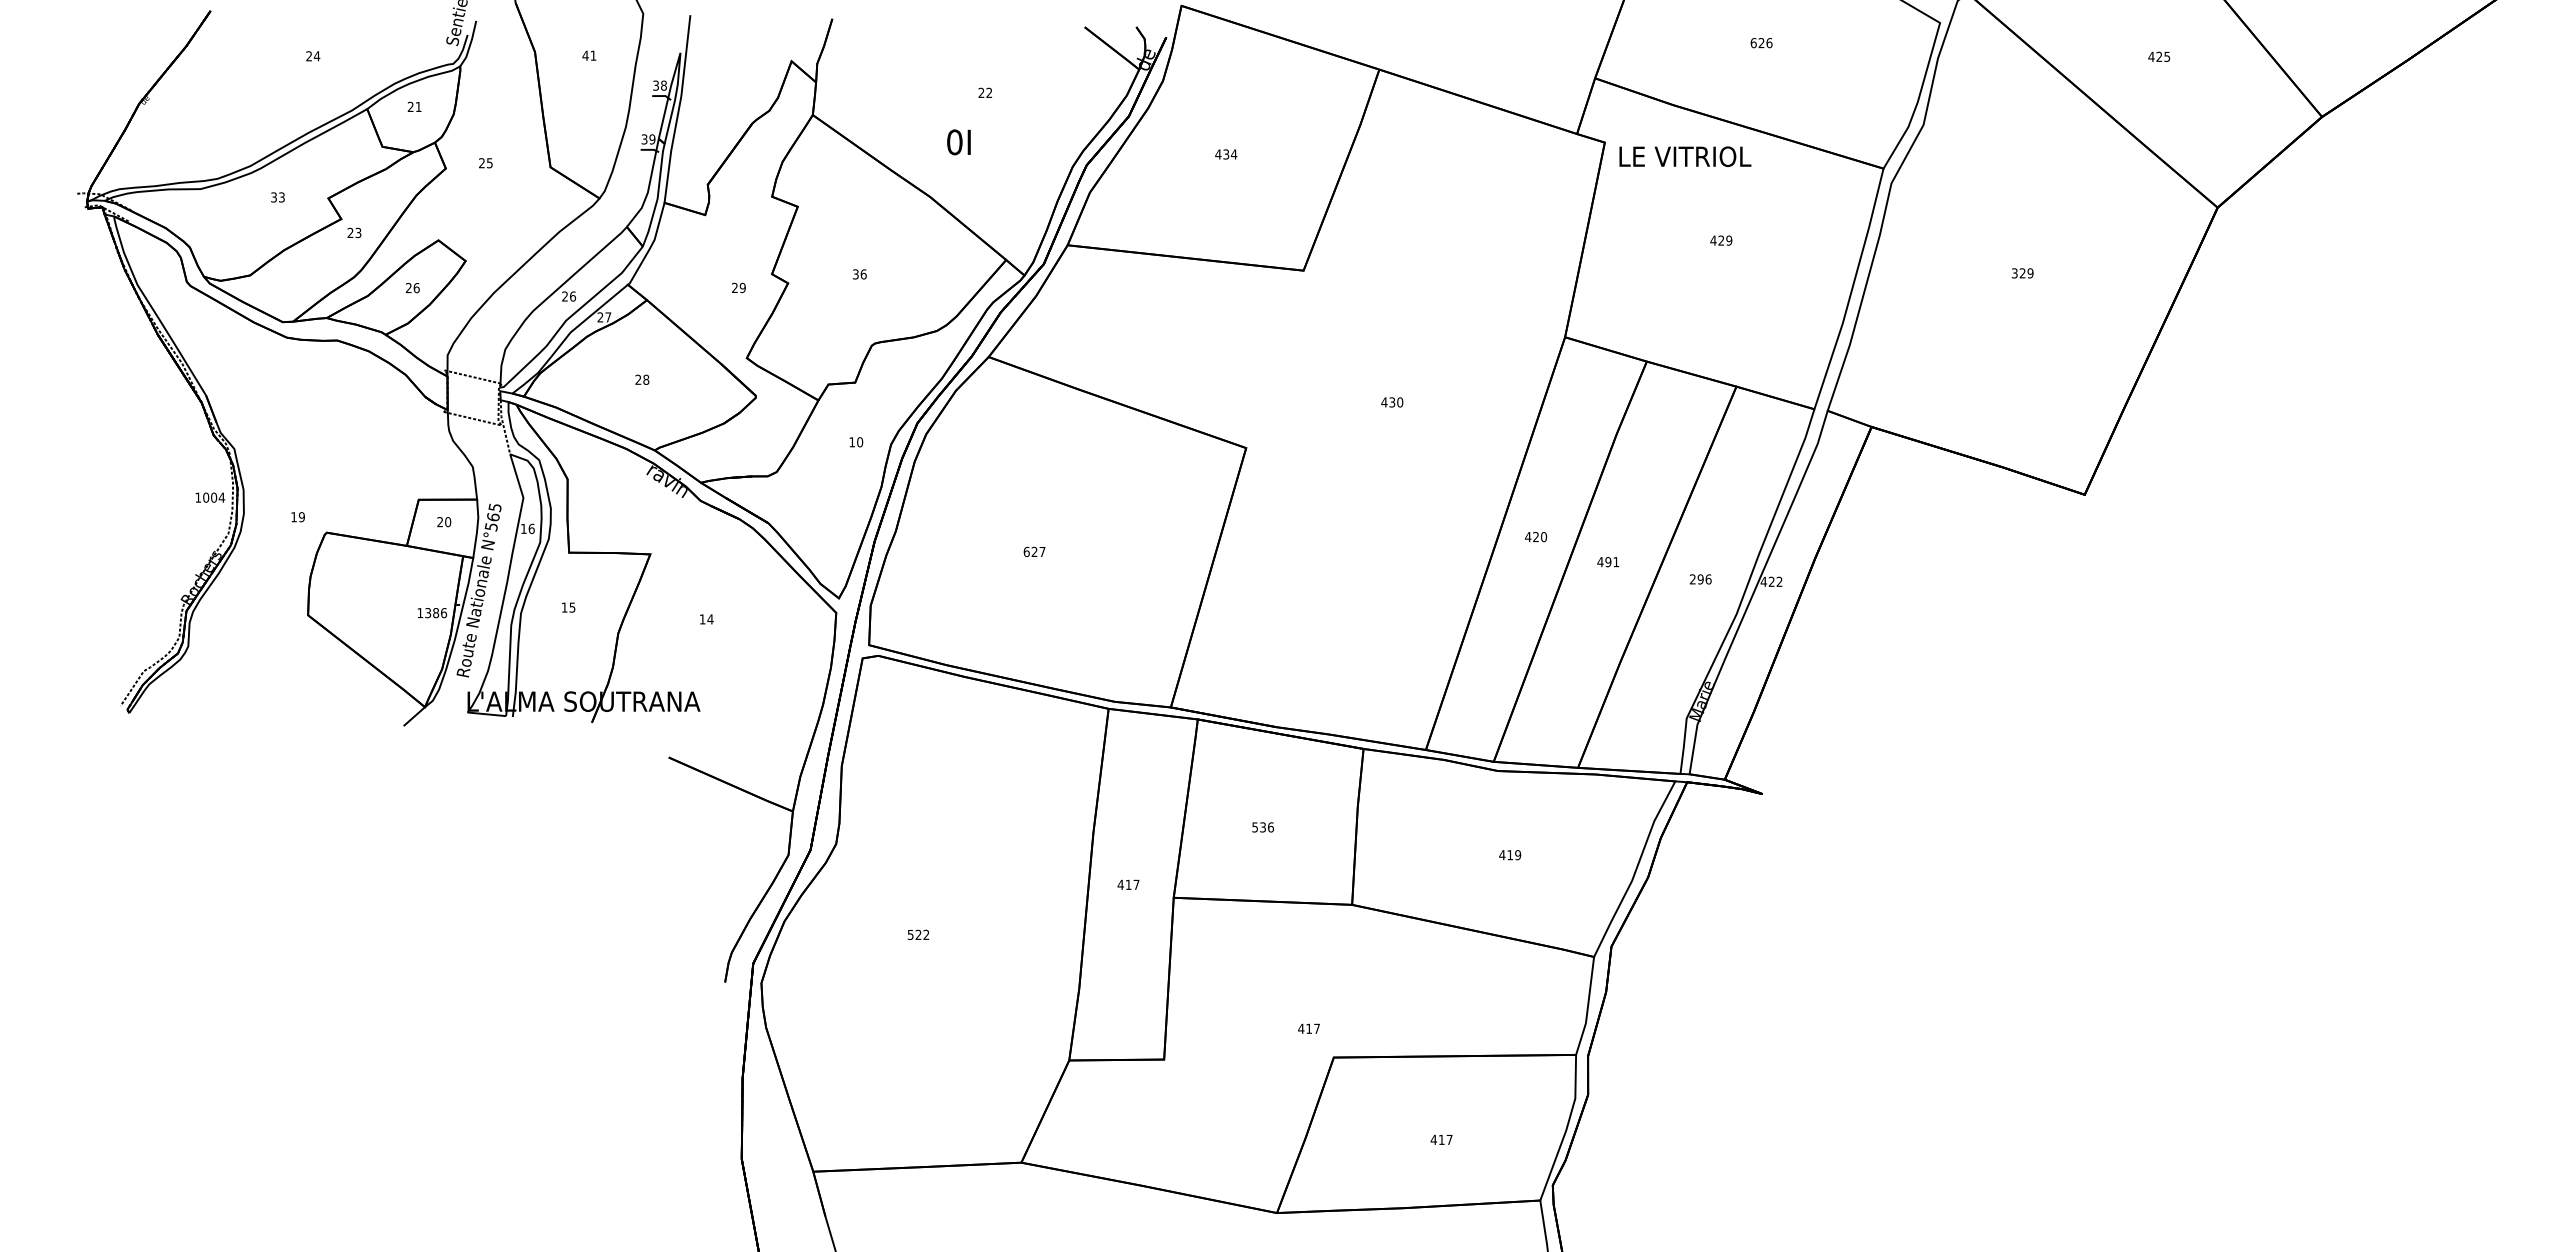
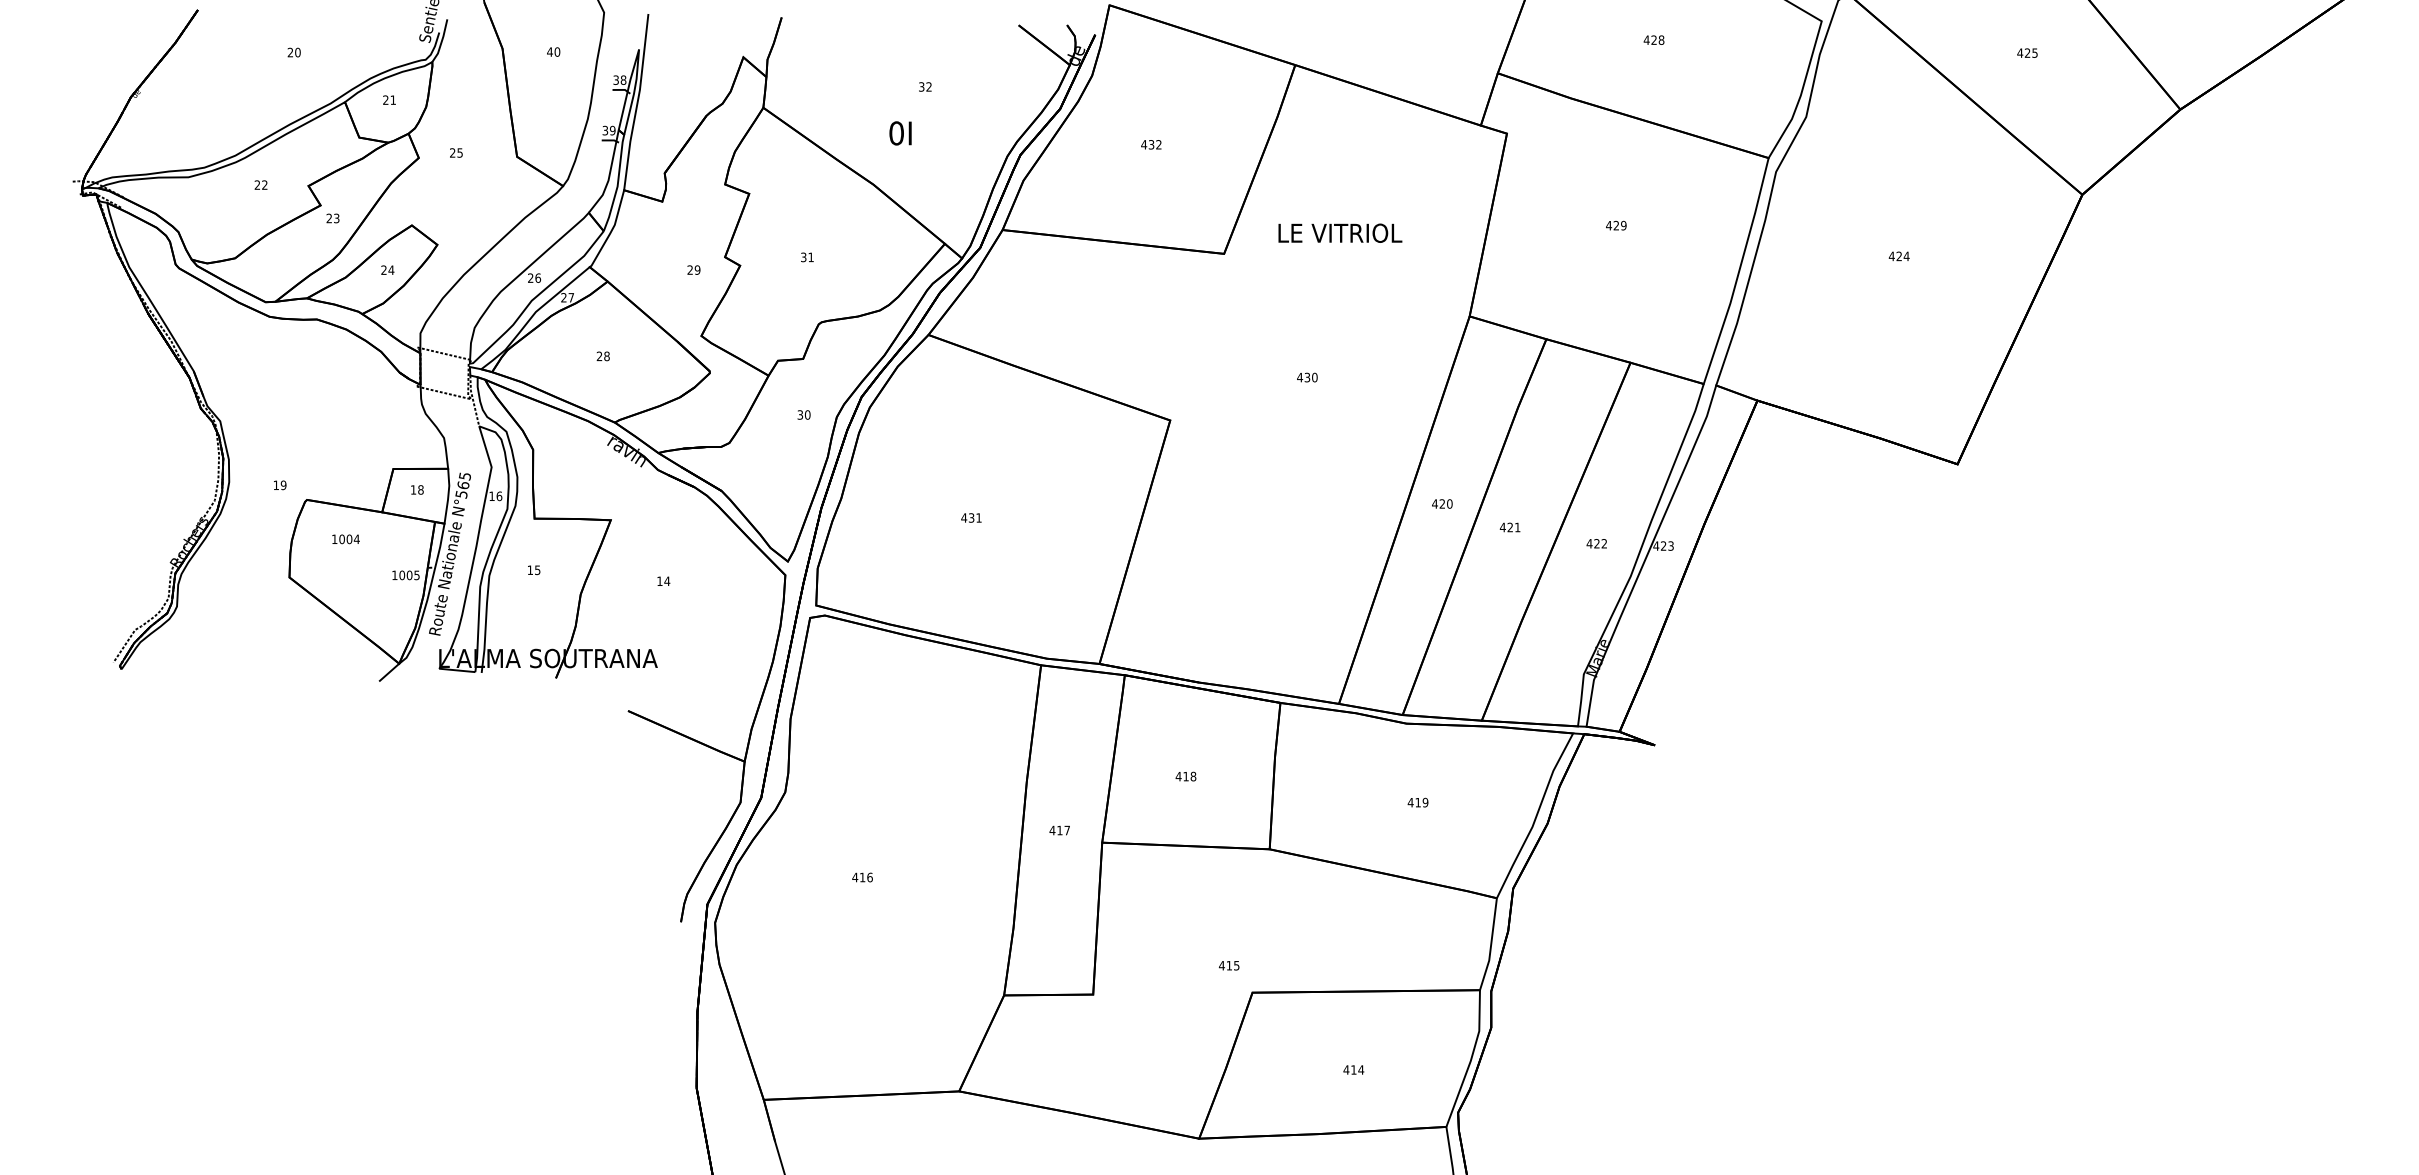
text: (1761, 43) -> (1654, 40), 626 -> 428
text: (593, 55) -> (557, 51), 41 -> 40
text: (316, 56) -> (297, 52), 24 -> 20
text: (981, 93) -> (921, 87), 22 -> 32
text: (1233, 154) -> (1158, 144), 434 -> 432
text: (1685, 156) -> (1340, 233), moved
text: (277, 197) -> (260, 185), 33 -> 22
text: (2022, 273) -> (1899, 256), 329 -> 424
text: (863, 274) -> (810, 257), 36 -> 31
text: (416, 288) -> (391, 270), 26 -> 24
text: (852, 442) -> (800, 415), 10 -> 30
text: (210, 497) -> (346, 539), moved
text: (444, 521) -> (417, 489), 20 -> 18
text: (1034, 551) -> (971, 517), 627 -> 431
text: (1608, 562) -> (1510, 527), 491 -> 421
text: (1700, 579) -> (1596, 543), 296 -> 422
text: (1779, 581) -> (1670, 545), 422 -> 423
text: (436, 613) -> (410, 575), 1386 -> 1005
text: (1262, 827) -> (1185, 776), 536 -> 418
text: (918, 934) -> (862, 877), 522 -> 416
text: (1316, 1028) -> (1236, 965), 417 -> 415
text: (1449, 1139) -> (1361, 1069), 417 -> 414

